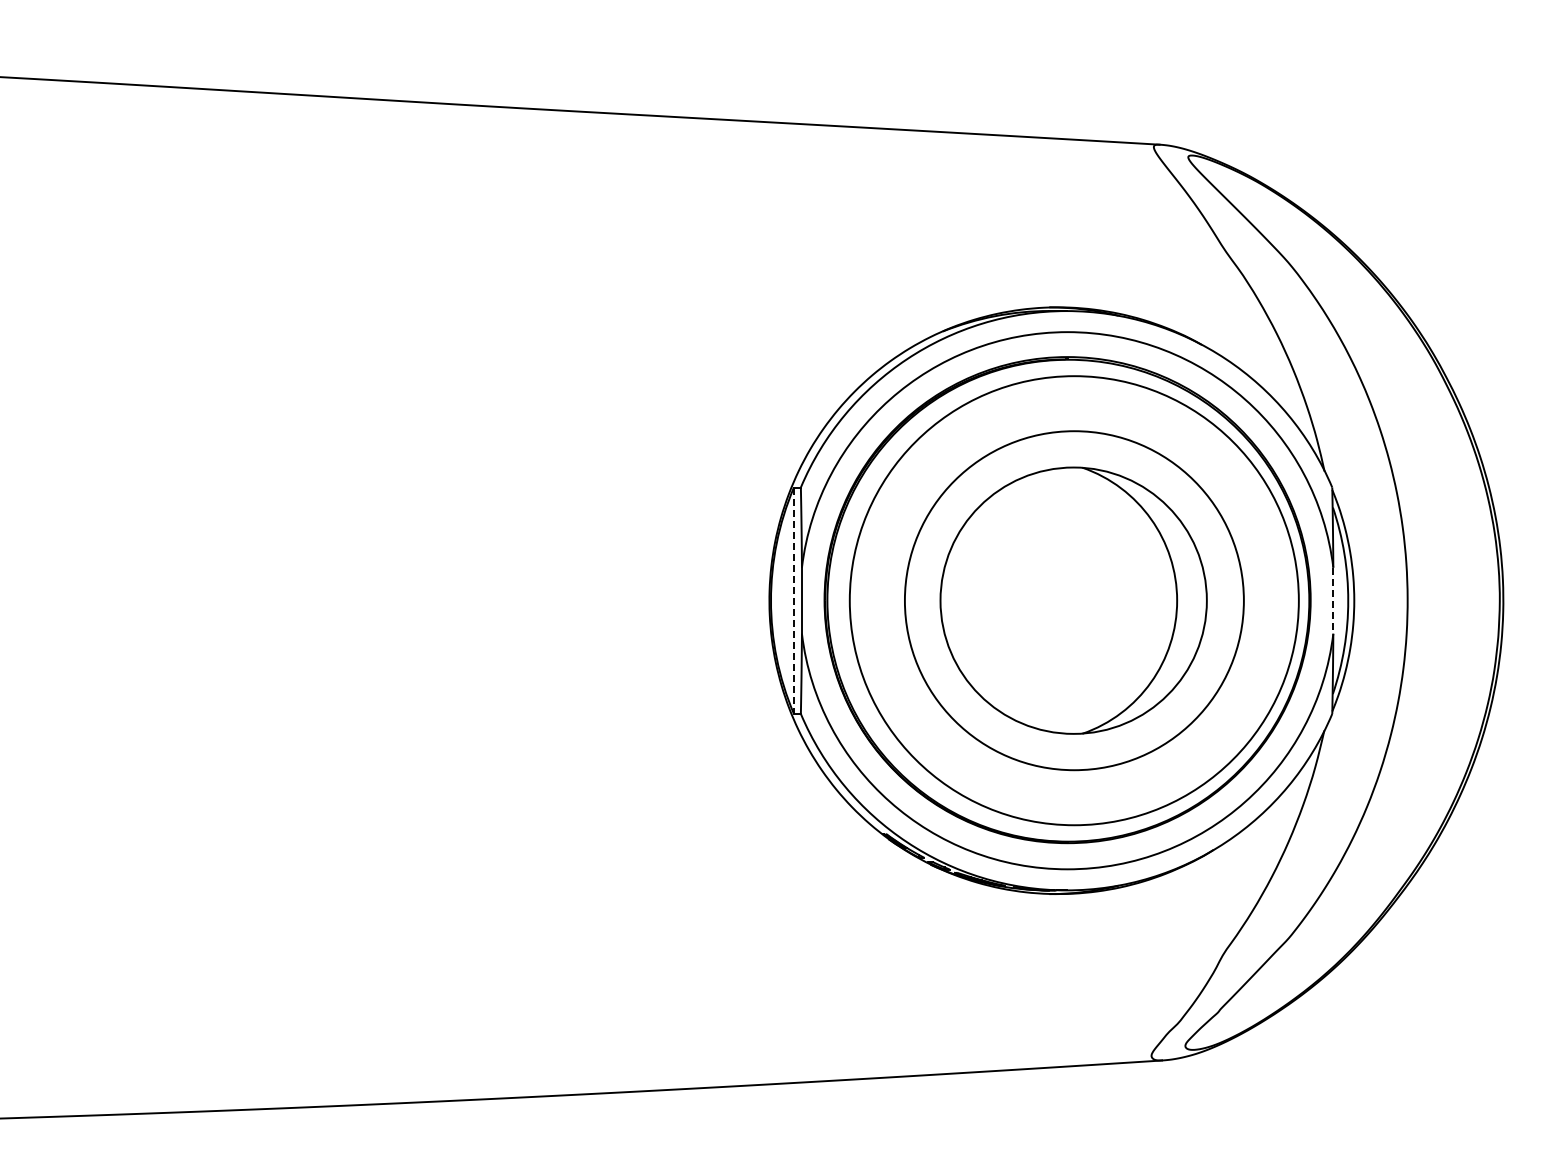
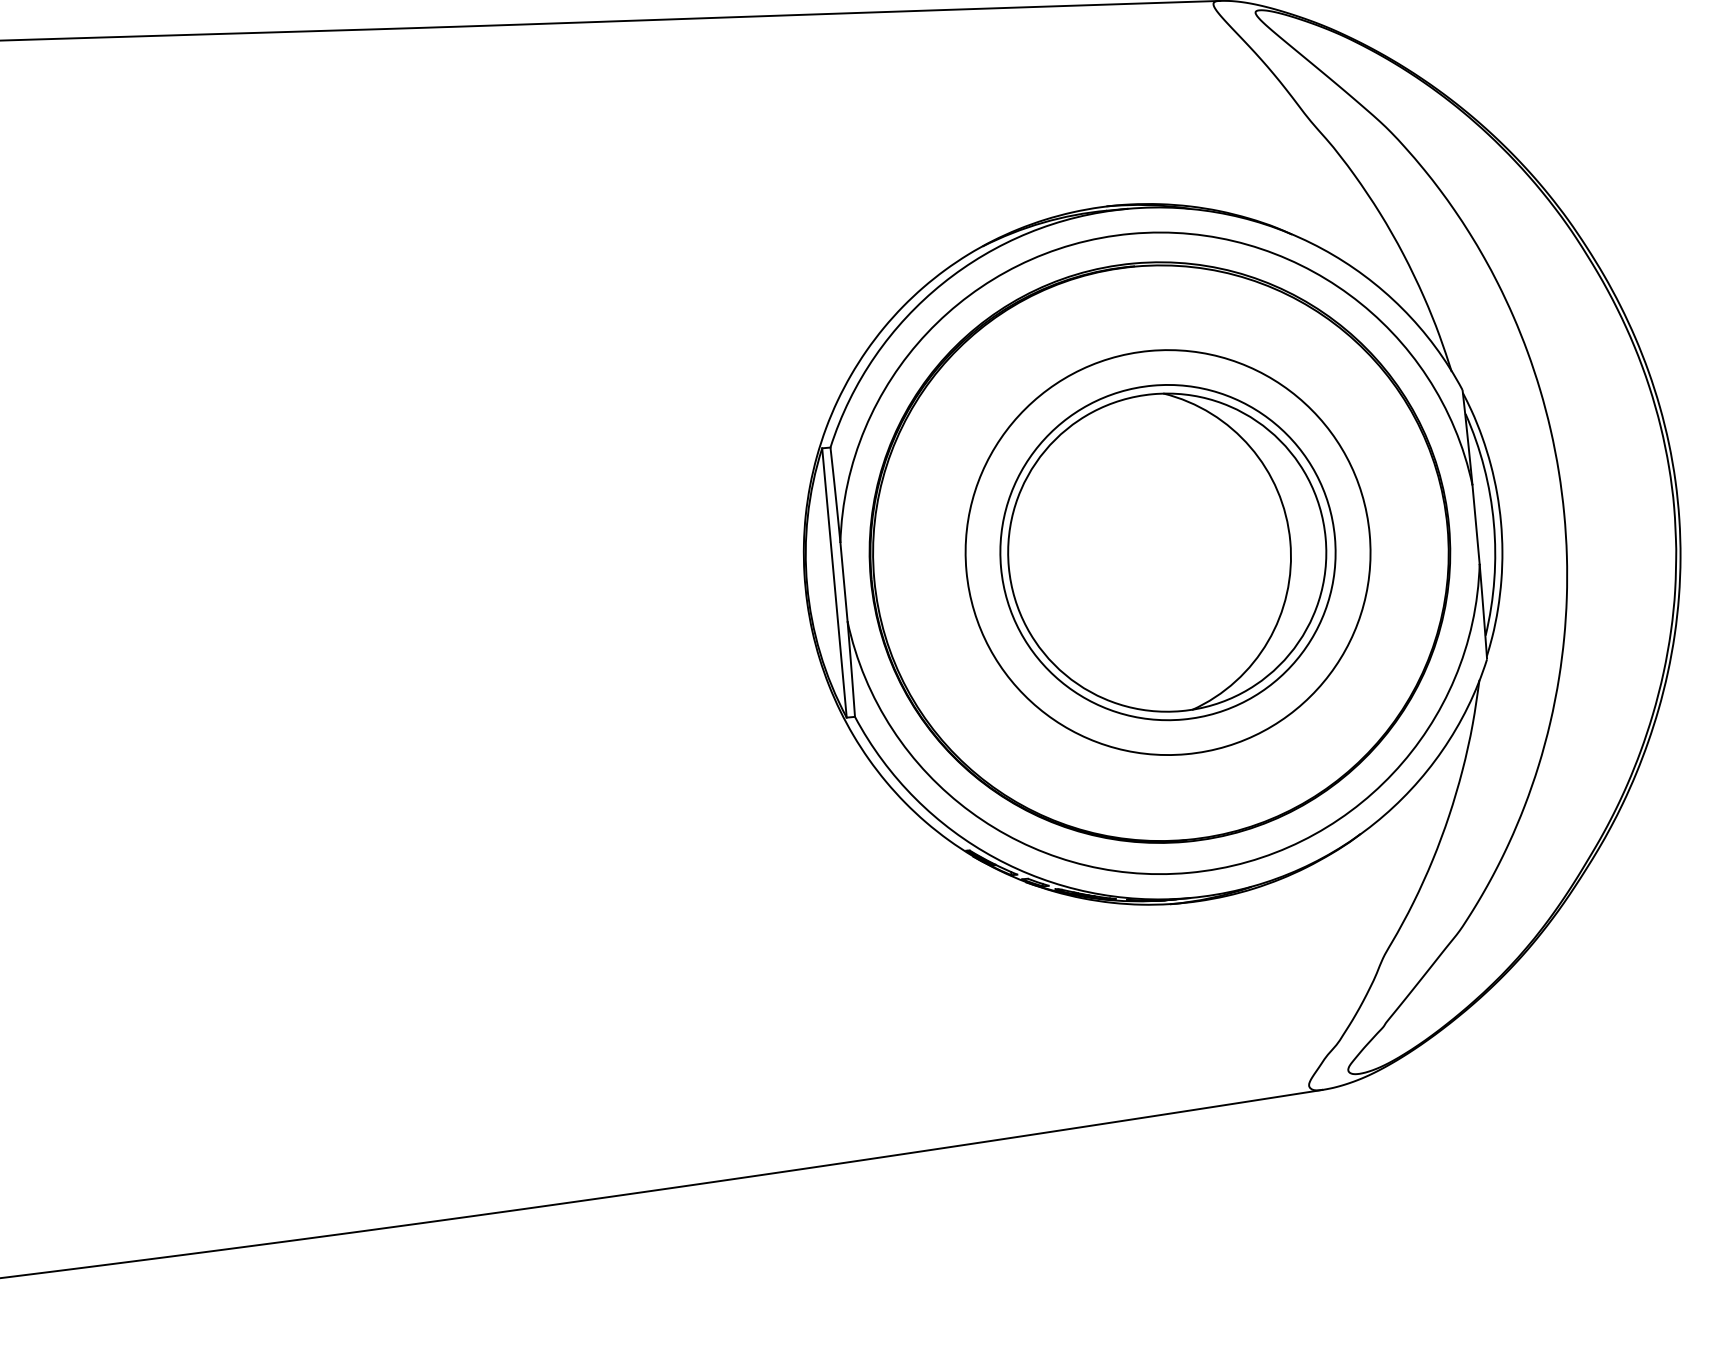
circle: (1074, 600) -> (1168, 552), size x0.62
line: (793, 601) -> (834, 583), dashed -> solid
line: (1333, 601) -> (1476, 525), dashed -> solid

